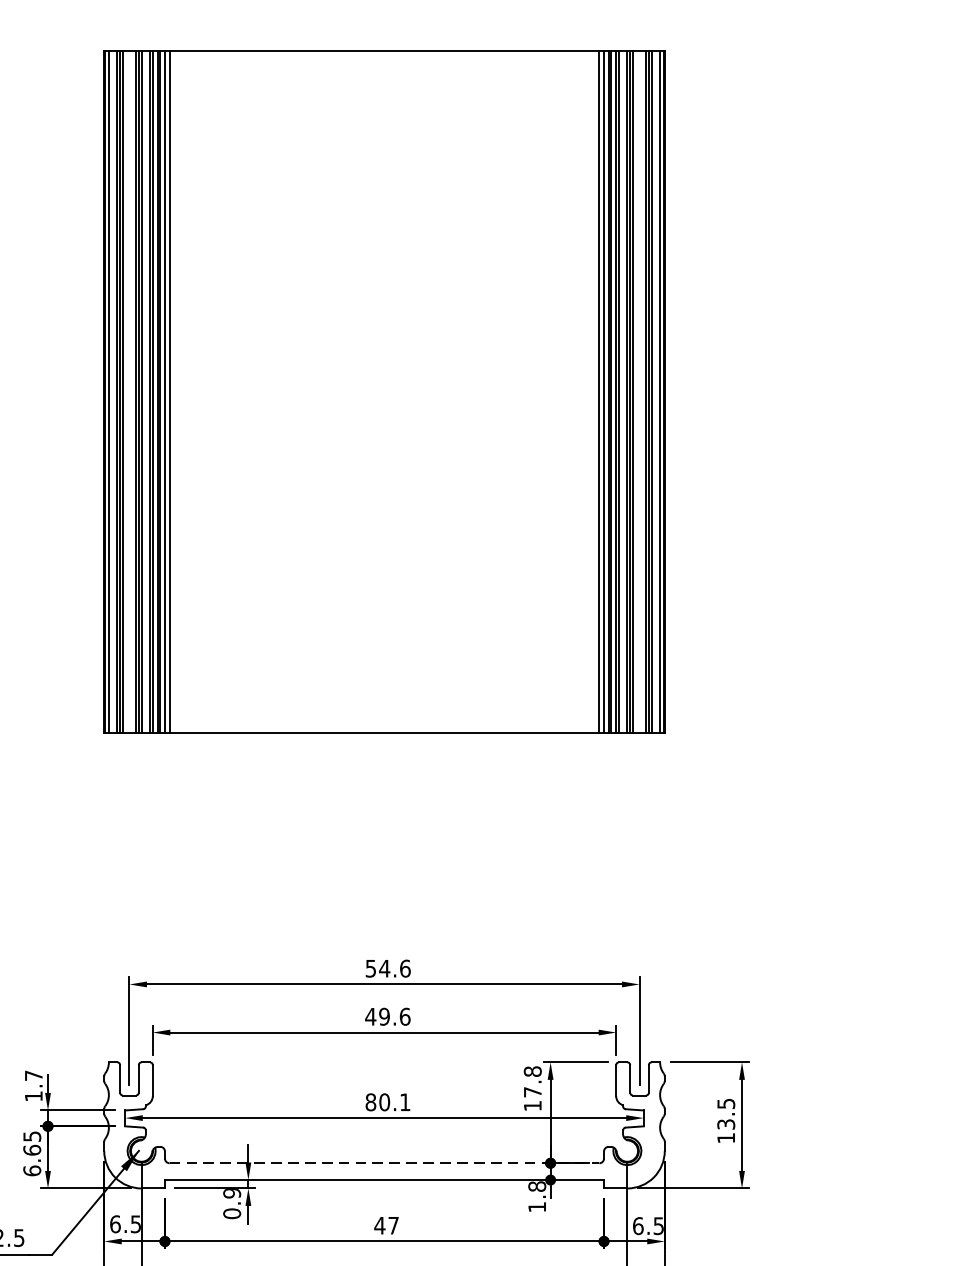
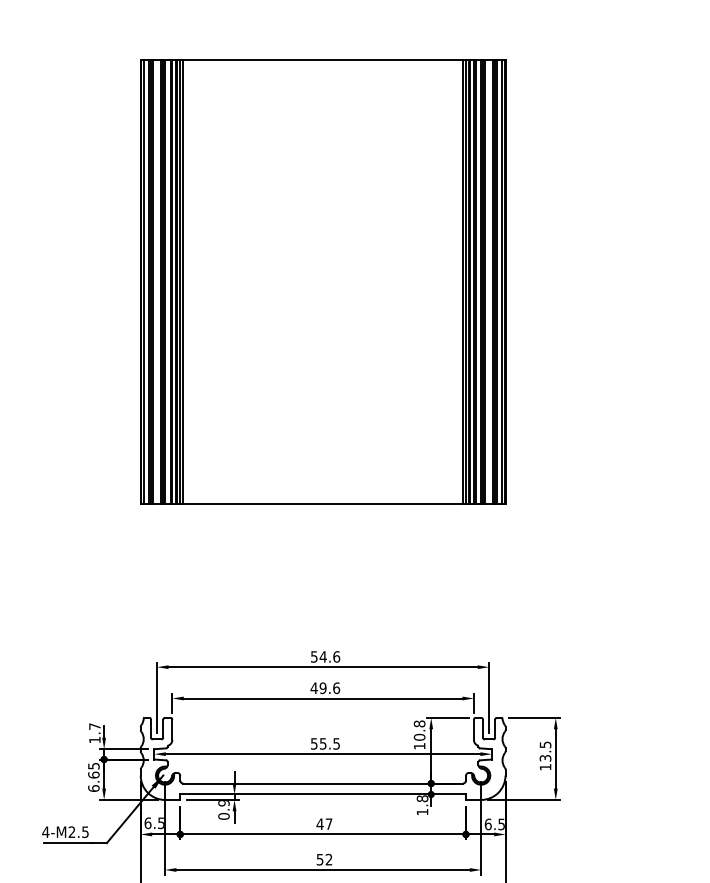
text: (532, 1090) -> (419, 736), 17.8 -> 10.8
text: (386, 1101) -> (324, 743), 80.1 -> 55.5
line: (385, 1163) -> (323, 783), dashed -> solid

